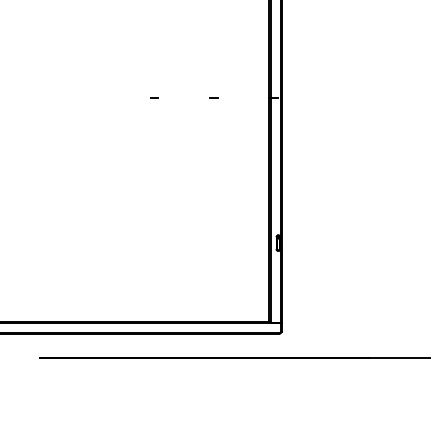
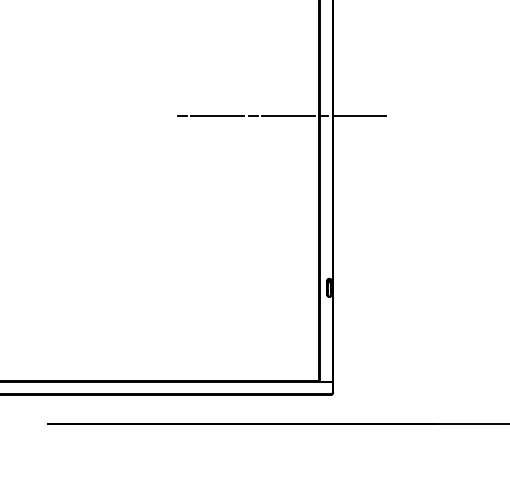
line: (183, 97) -> (217, 115), added
line: (243, 97) -> (288, 115), added
line: (303, 97) -> (359, 115), added

